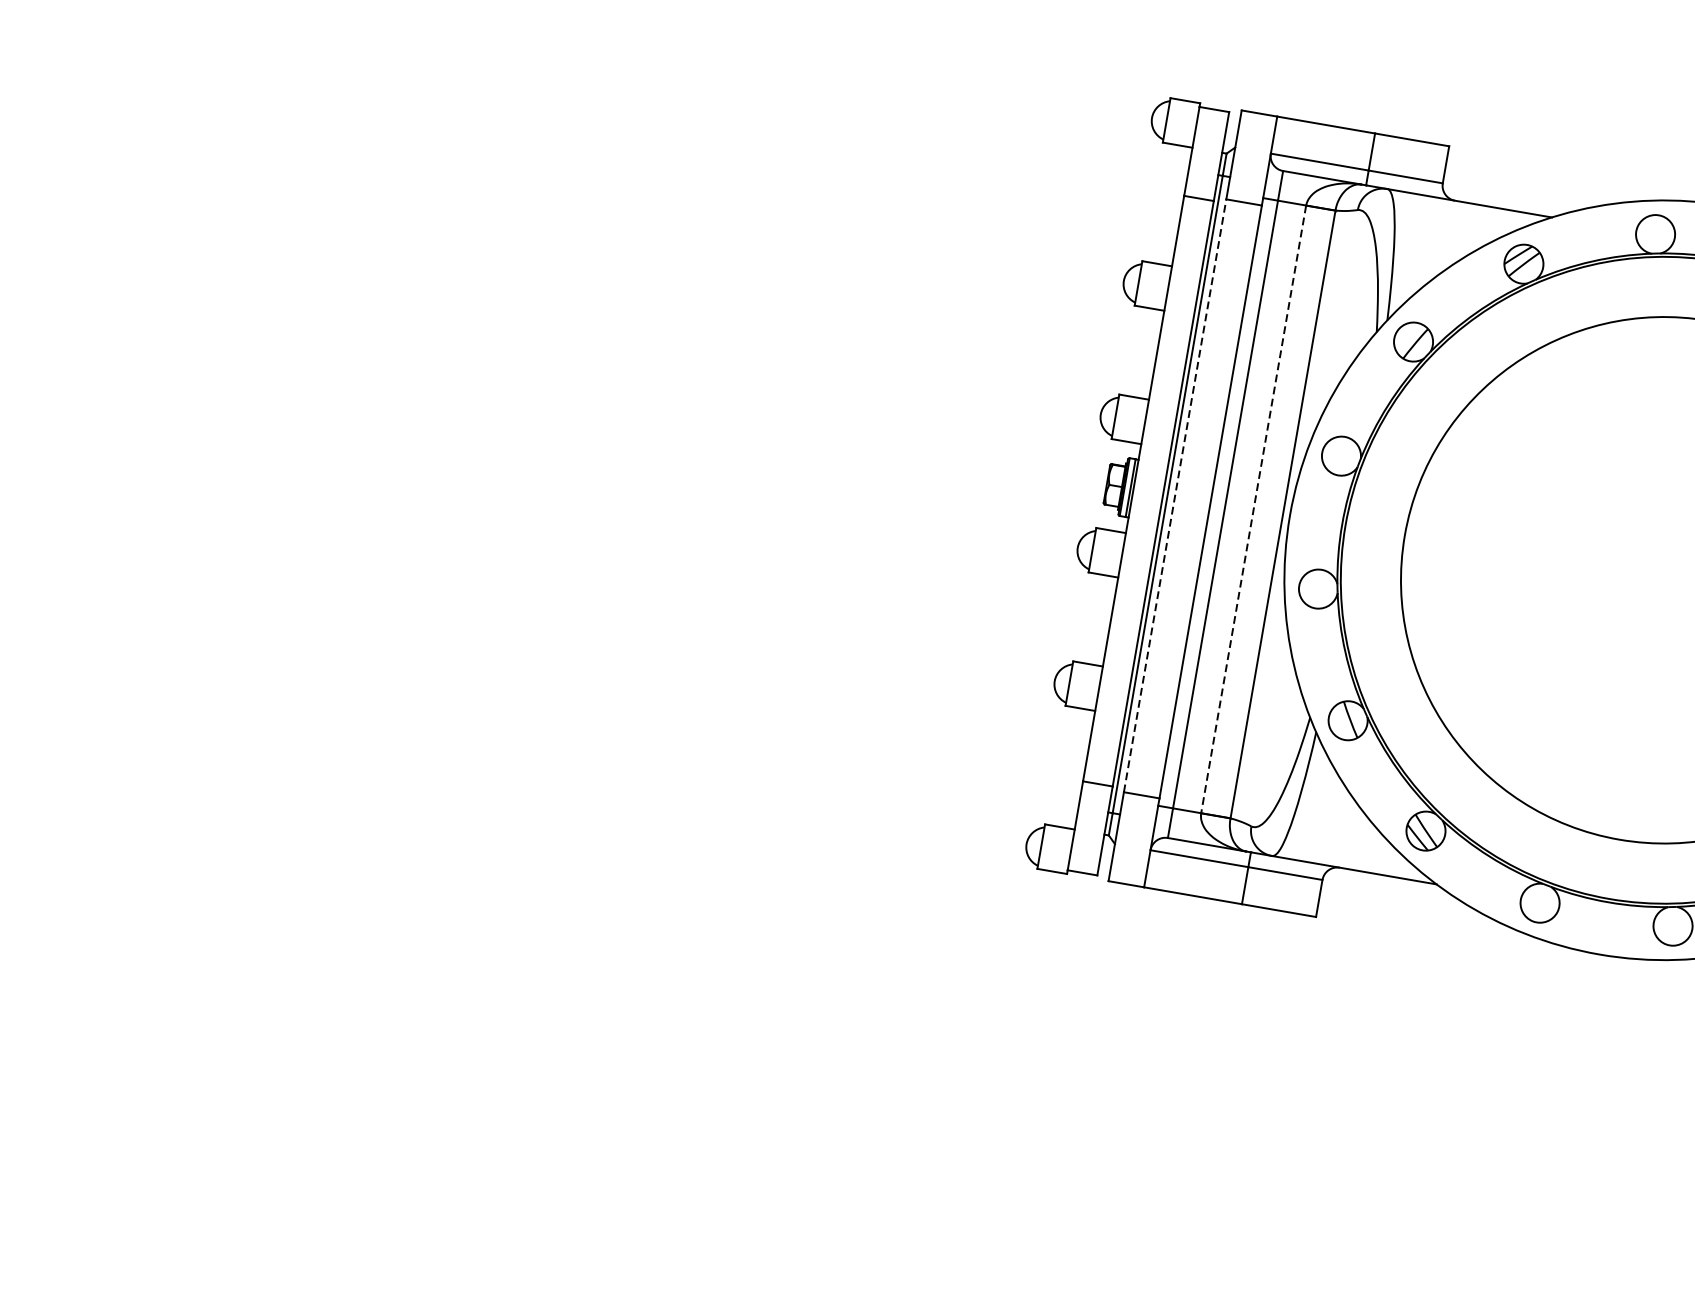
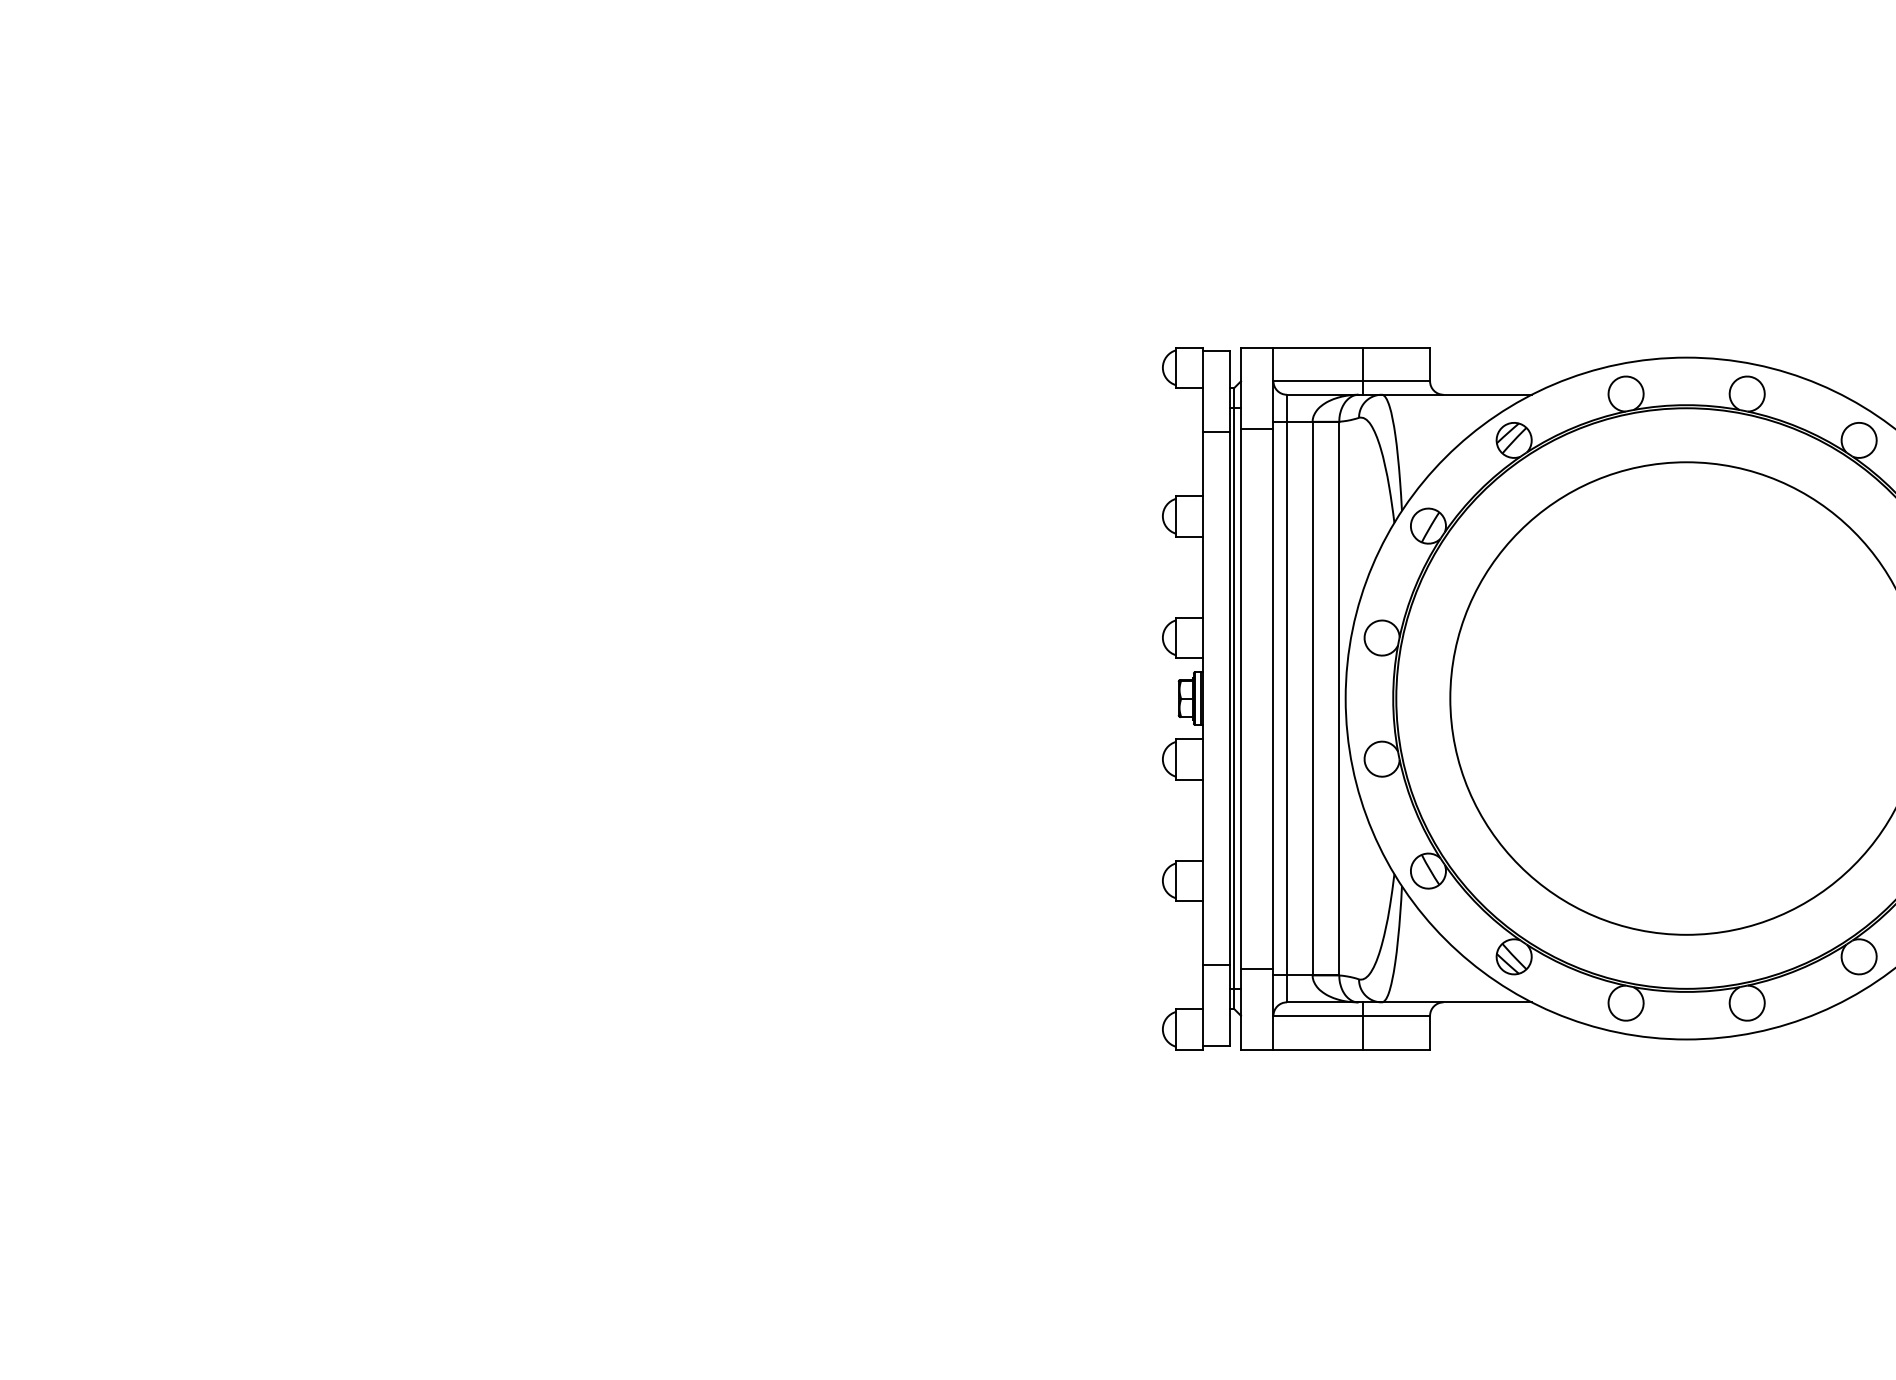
line: (1175, 495) -> (1241, 698), dashed -> solid
line: (1253, 509) -> (1312, 698), dashed -> solid

